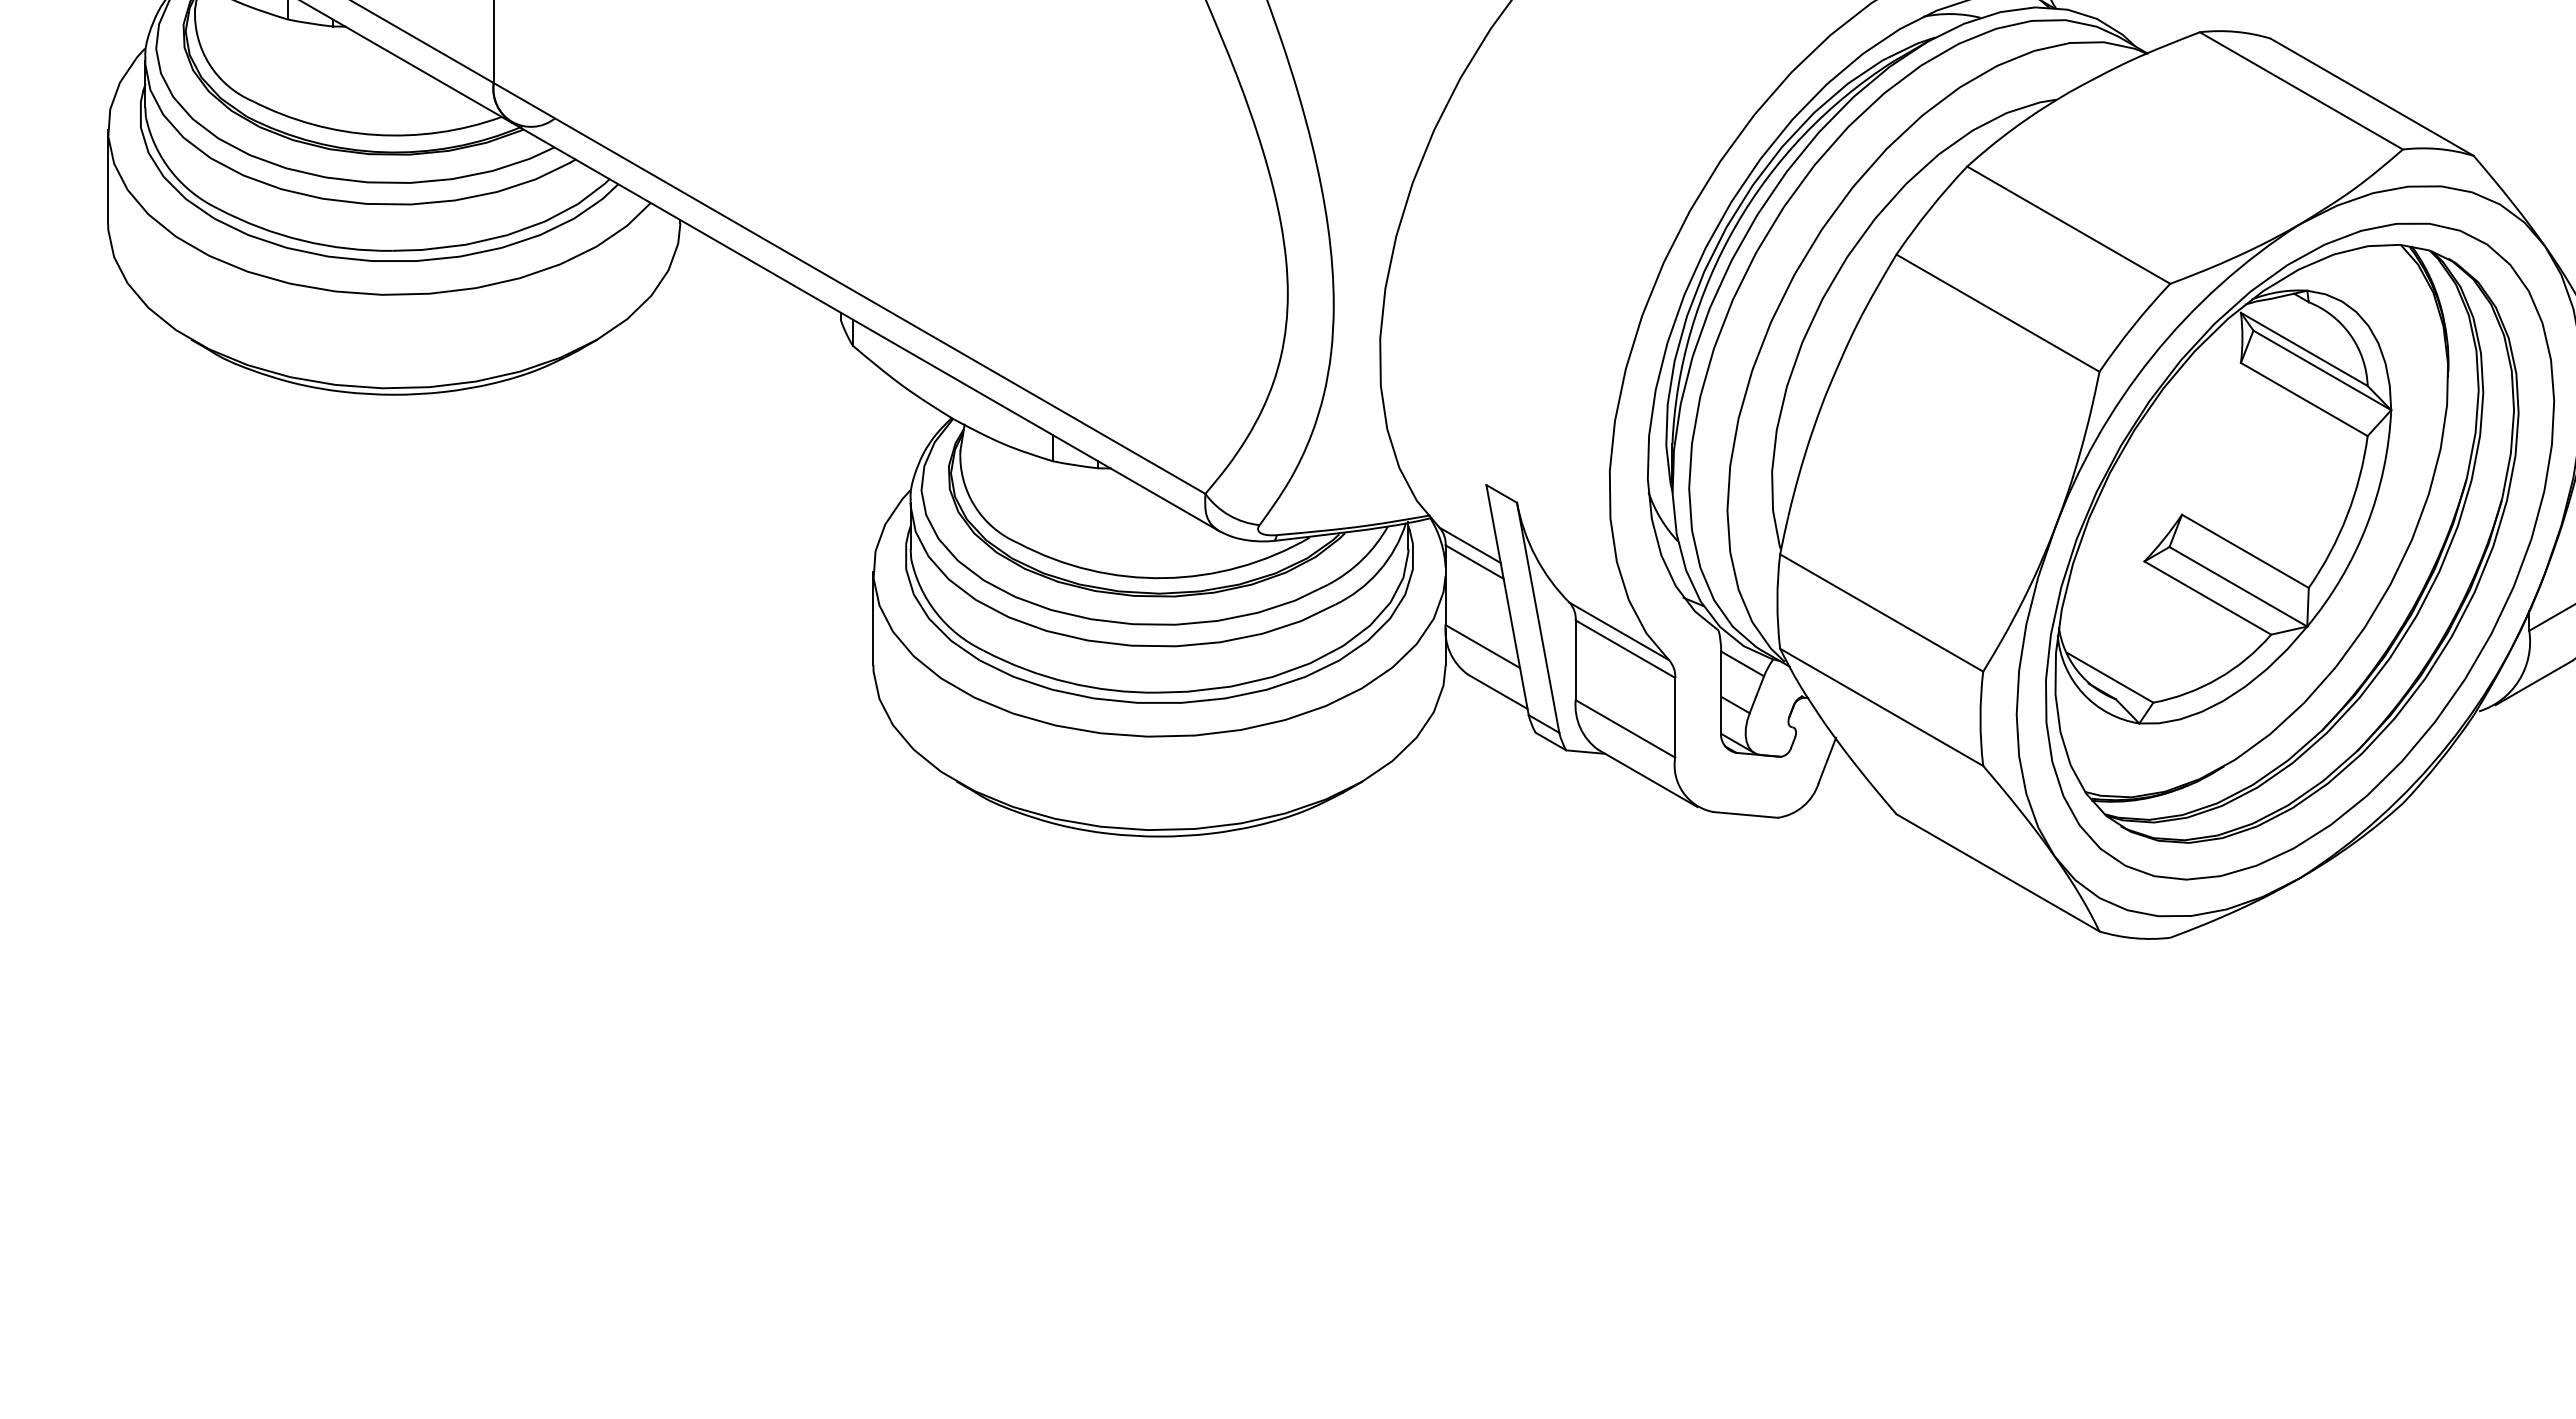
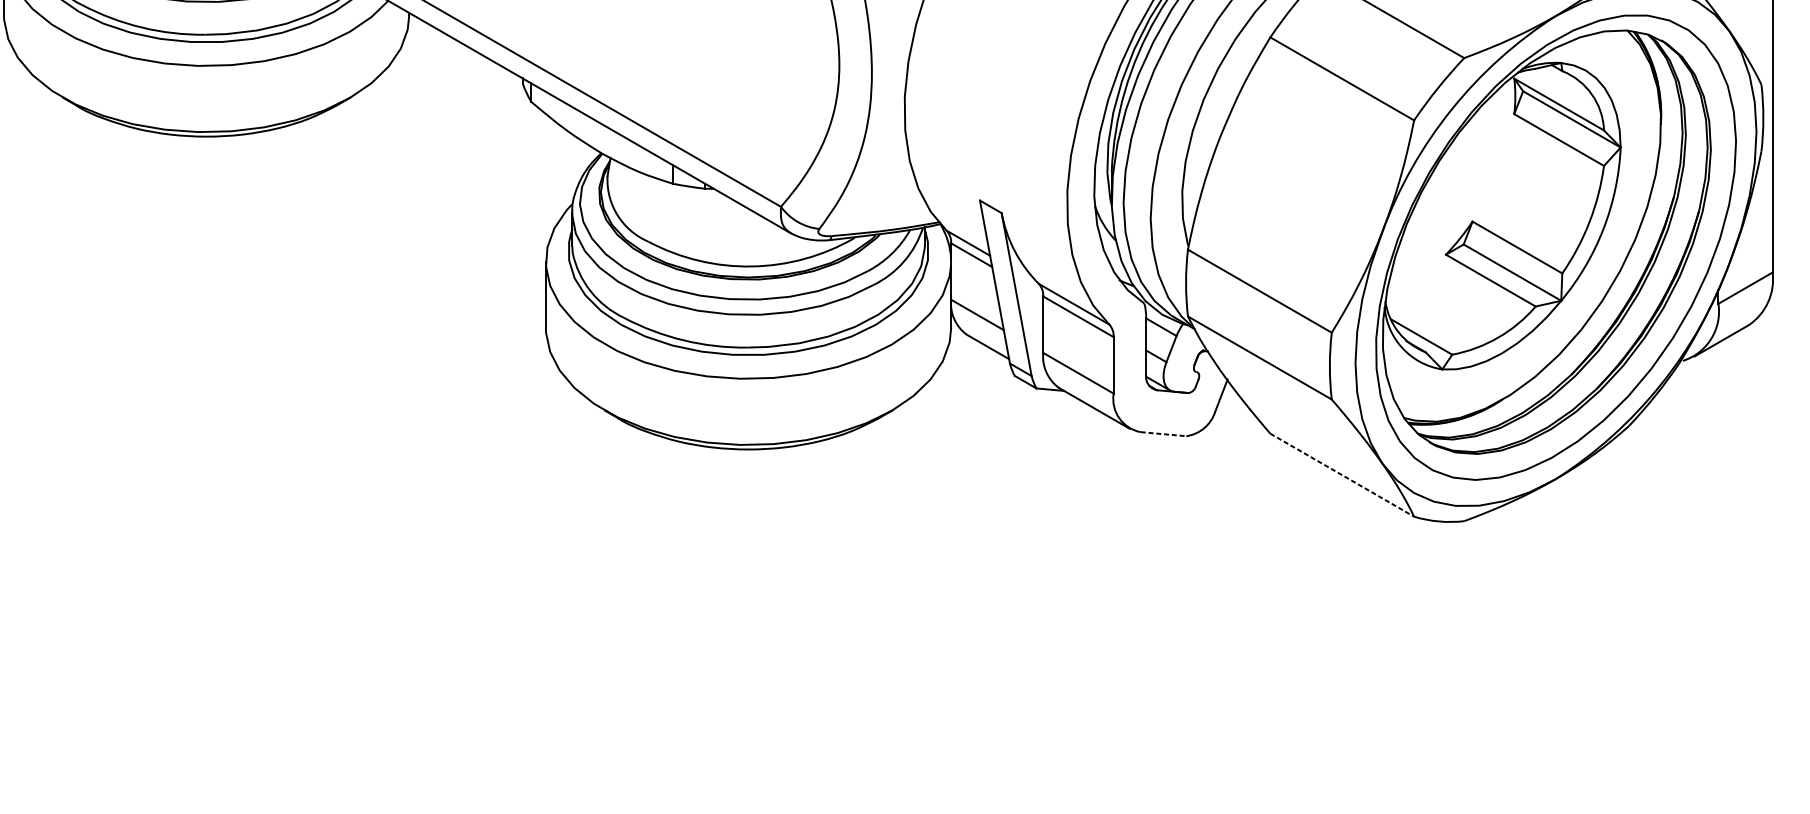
line: (1746, 814) -> (1164, 433), solid -> dashed
line: (1998, 873) -> (1342, 475), solid -> dashed

